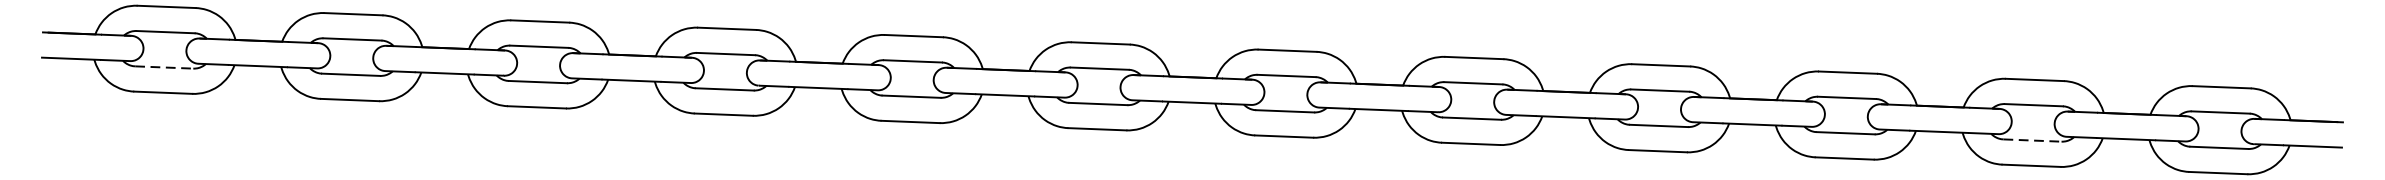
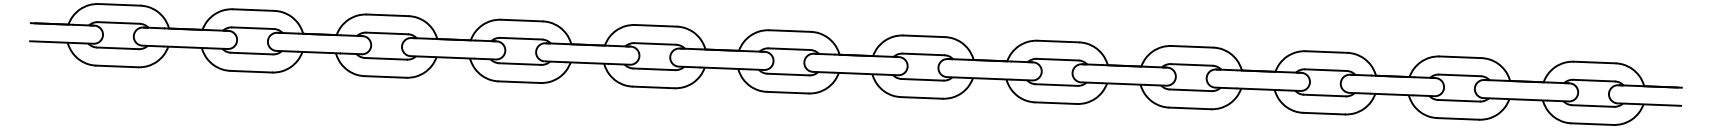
line: (163, 67) -> (117, 48), dashed -> solid
line: (2031, 140) -> (1458, 100), dashed -> solid

